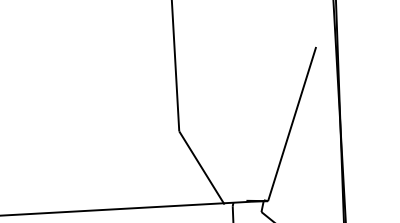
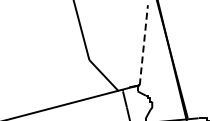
line: (291, 122) -> (143, 44), solid -> dashed

